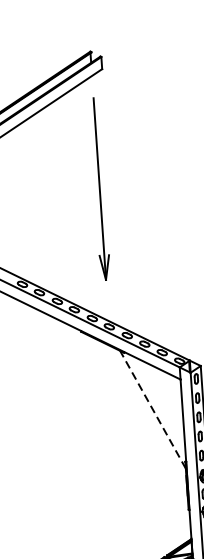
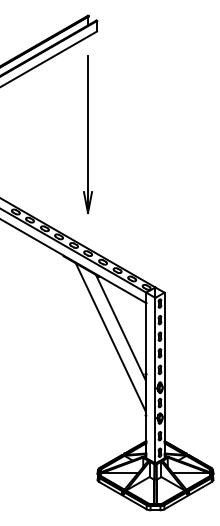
line: (152, 409) -> (120, 327), dashed -> solid
line: (141, 422) -> (110, 337), added

